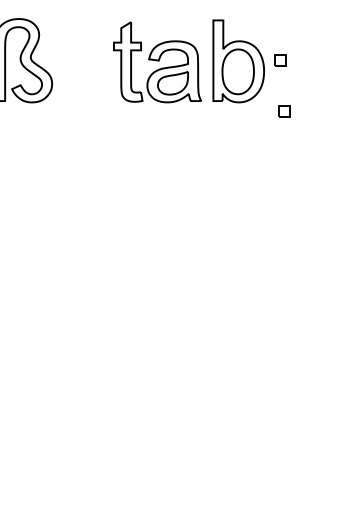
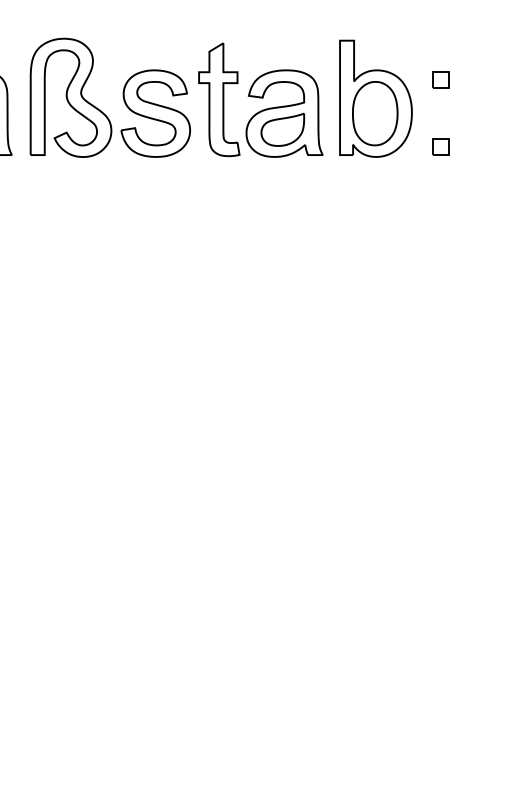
part: (280, 59) -> (440, 79), moved
part: (83, 71) -> (155, 113), added
part: (284, 111) -> (440, 146), moved

